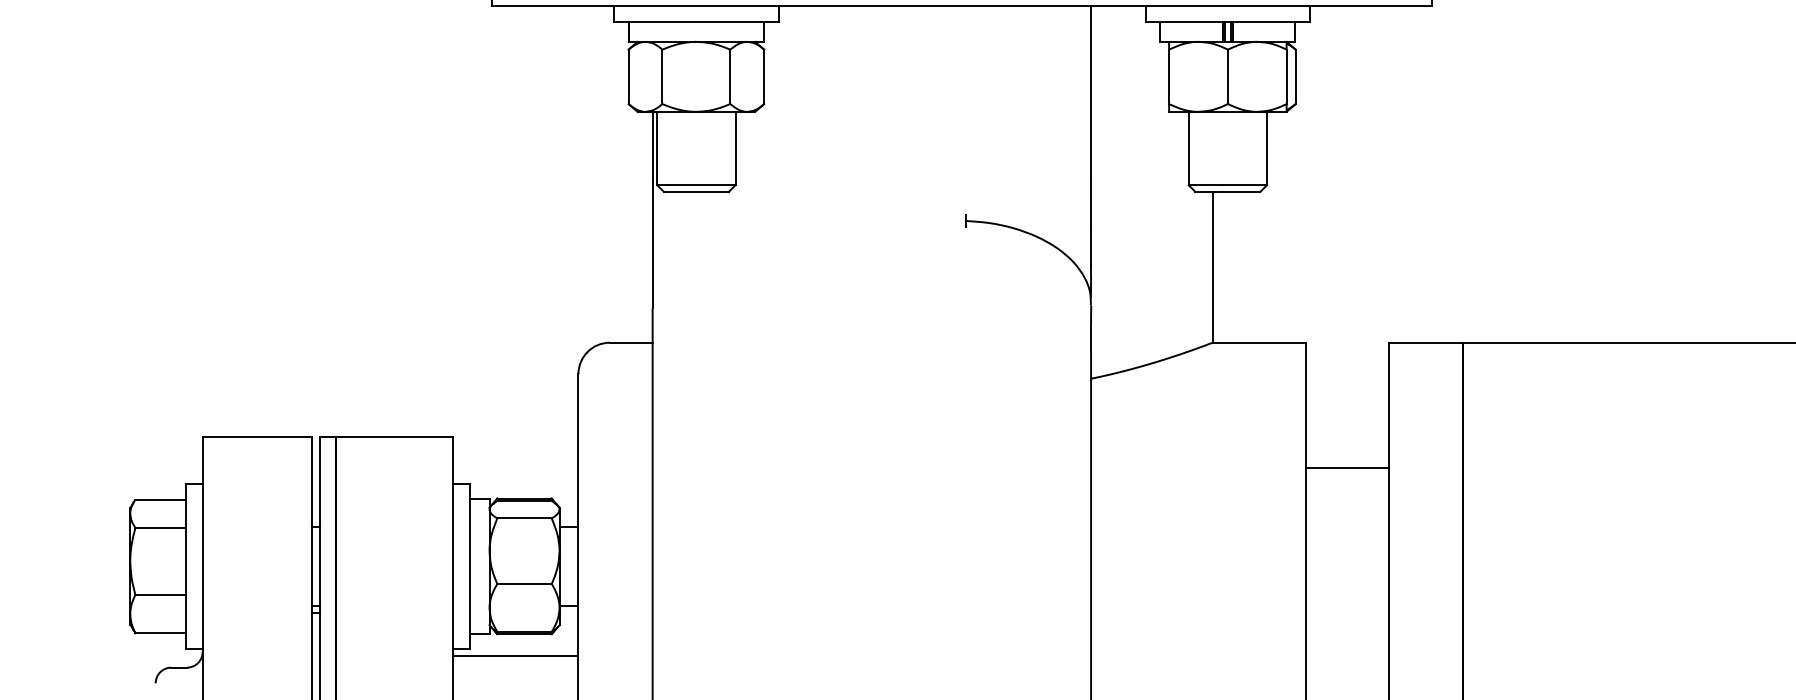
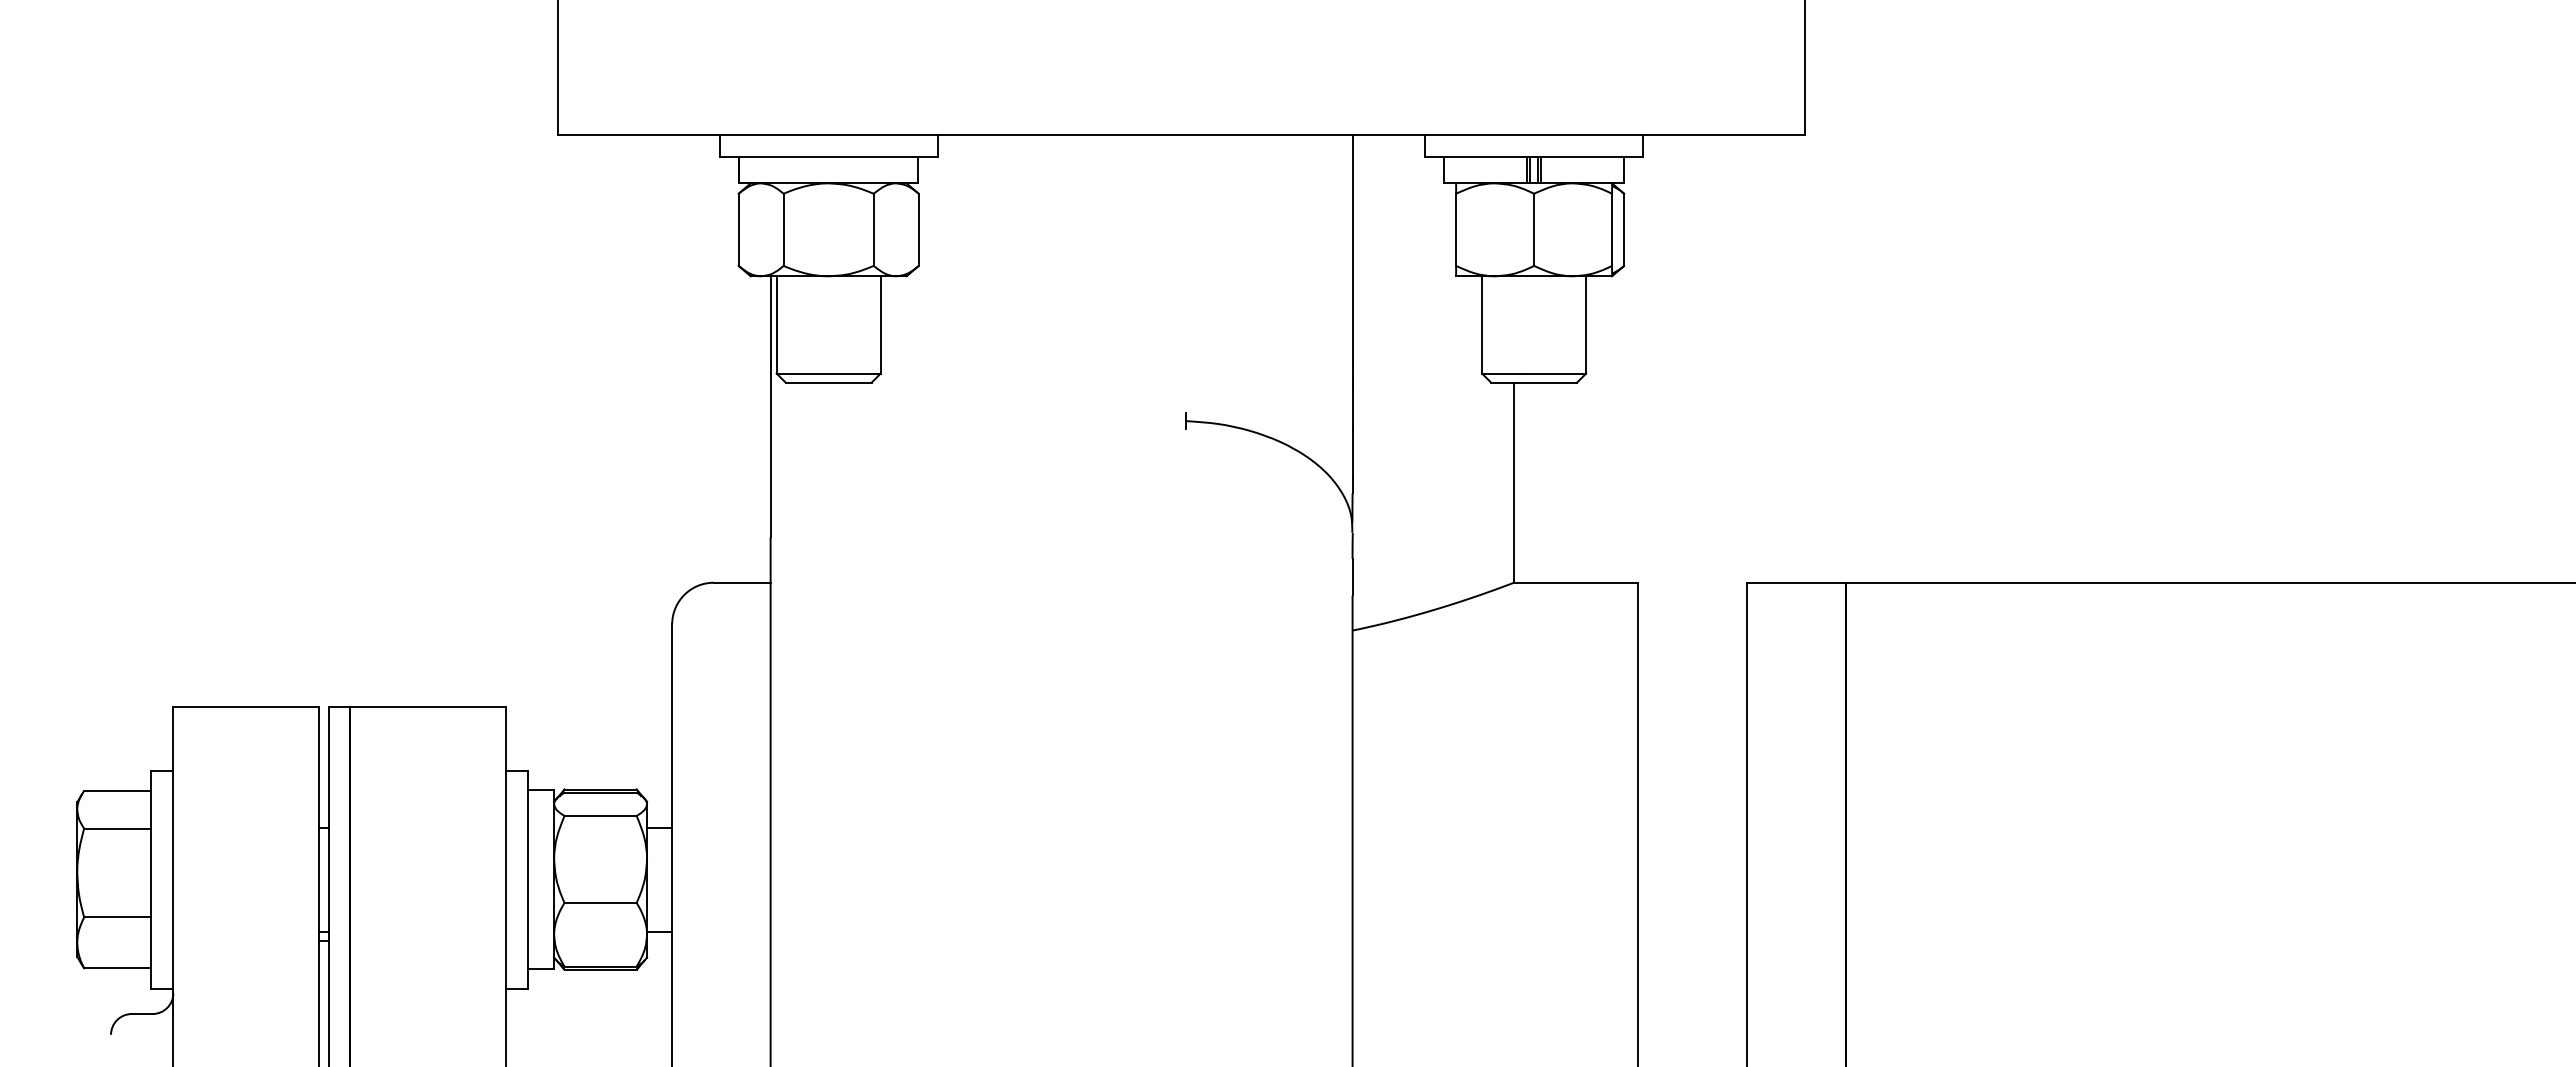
line: (1347, 468) -> (1692, 749), removed
line: (515, 655) -> (588, 998), removed

